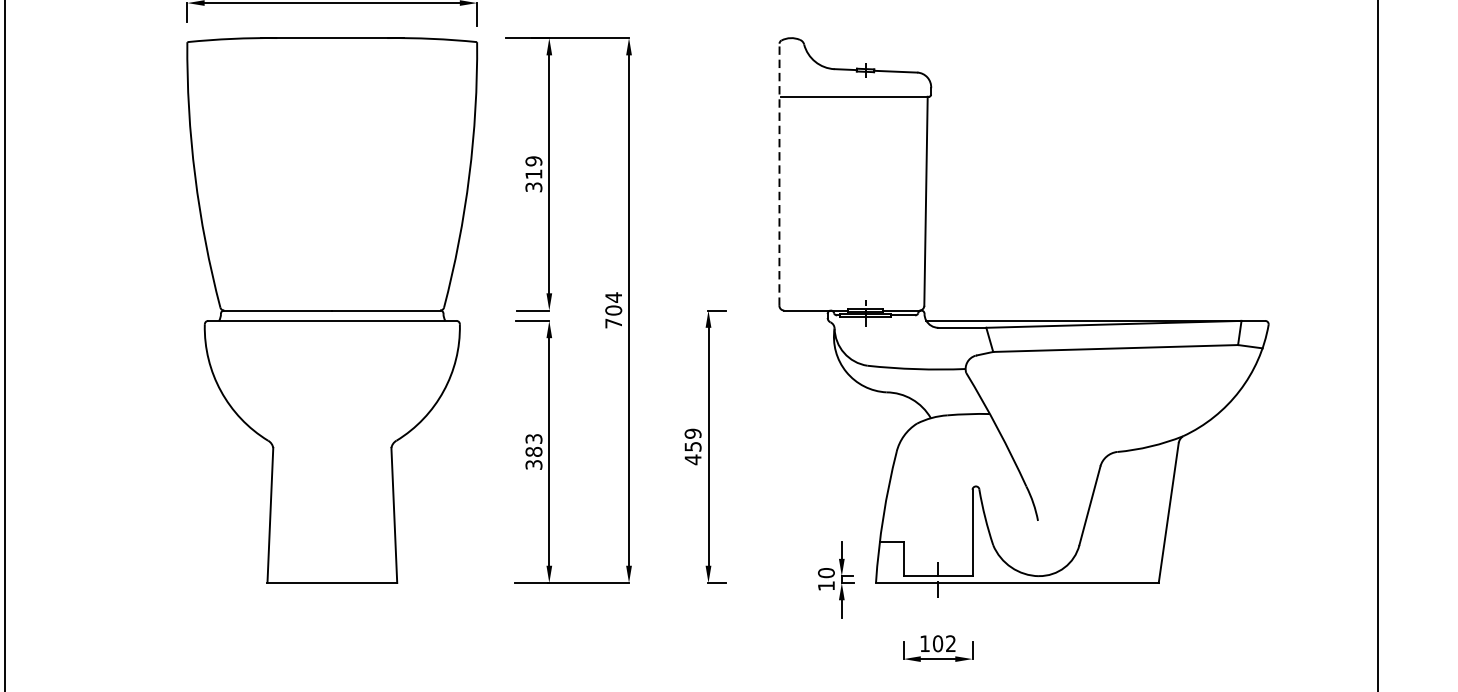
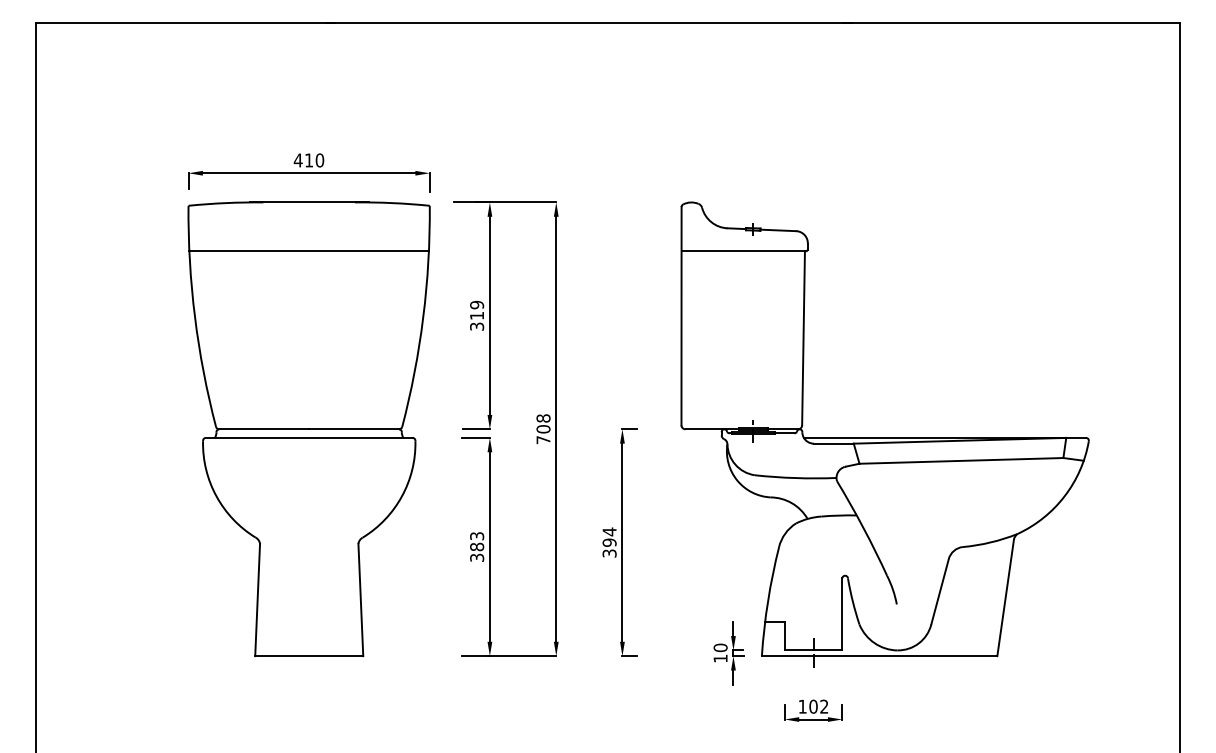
line: (331, 97) -> (308, 251), added
line: (779, 173) -> (681, 315), dashed -> solid
text: (613, 297) -> (543, 418), 704 -> 708
text: (692, 446) -> (609, 542), 459 -> 394

